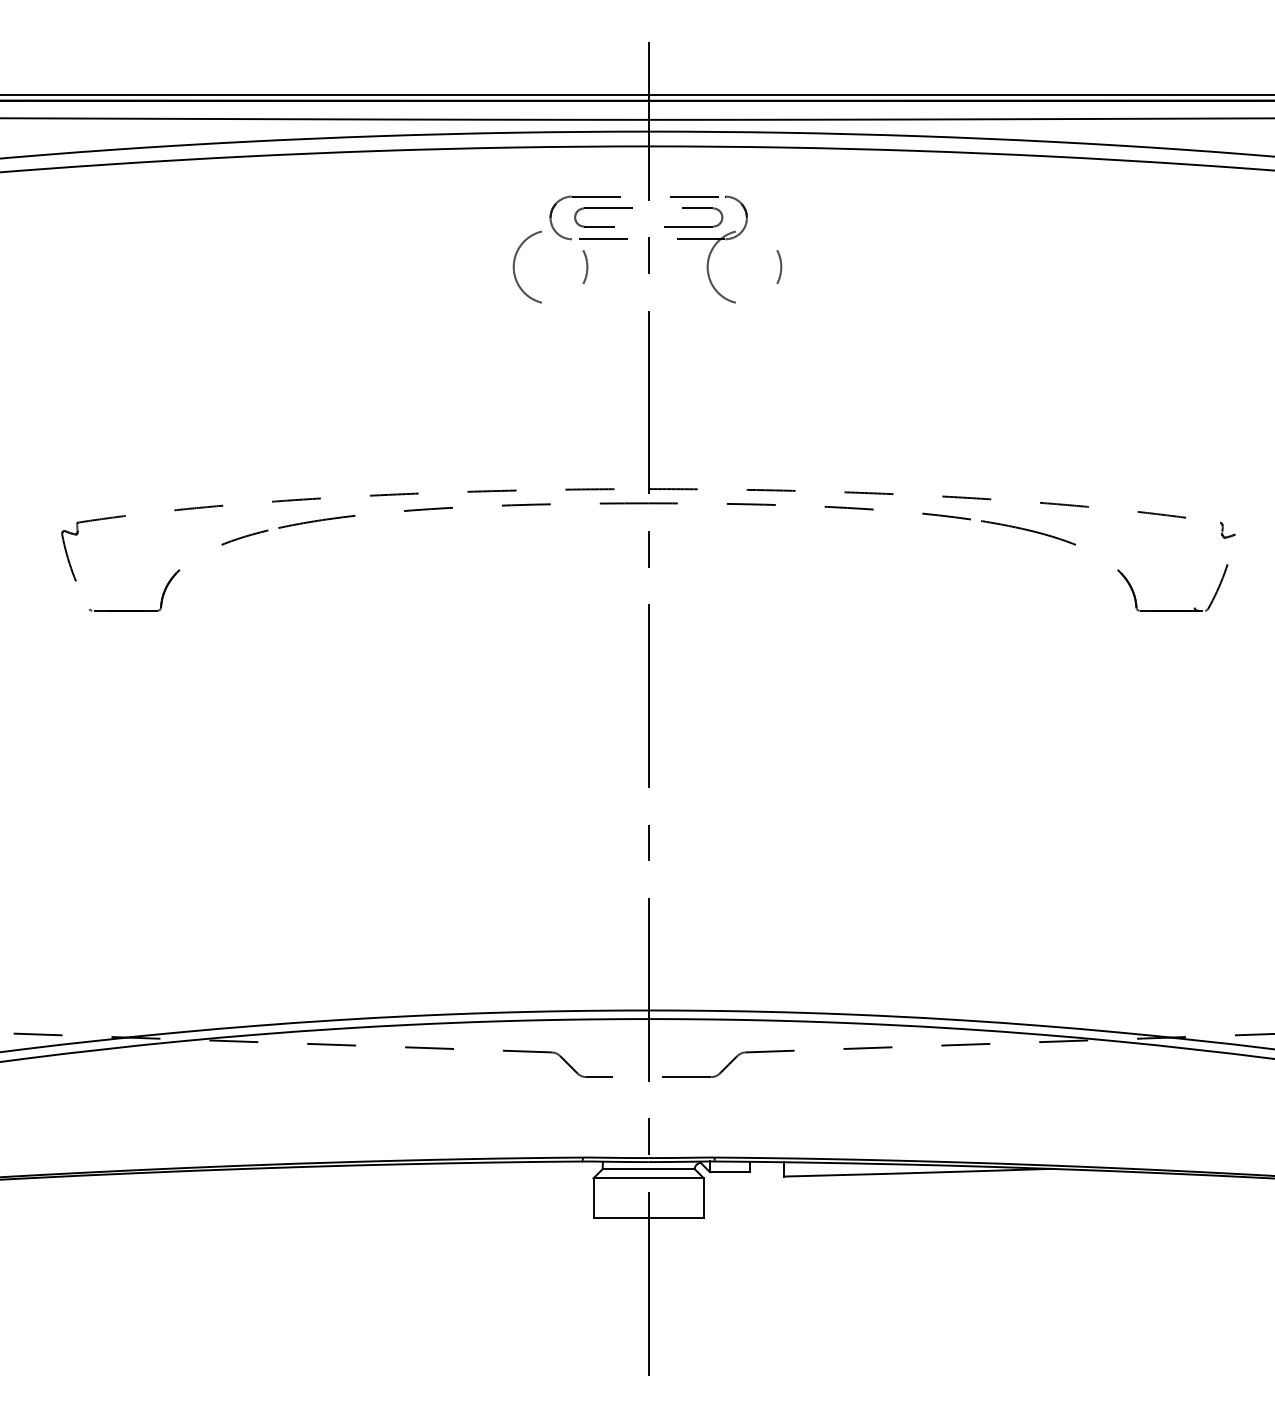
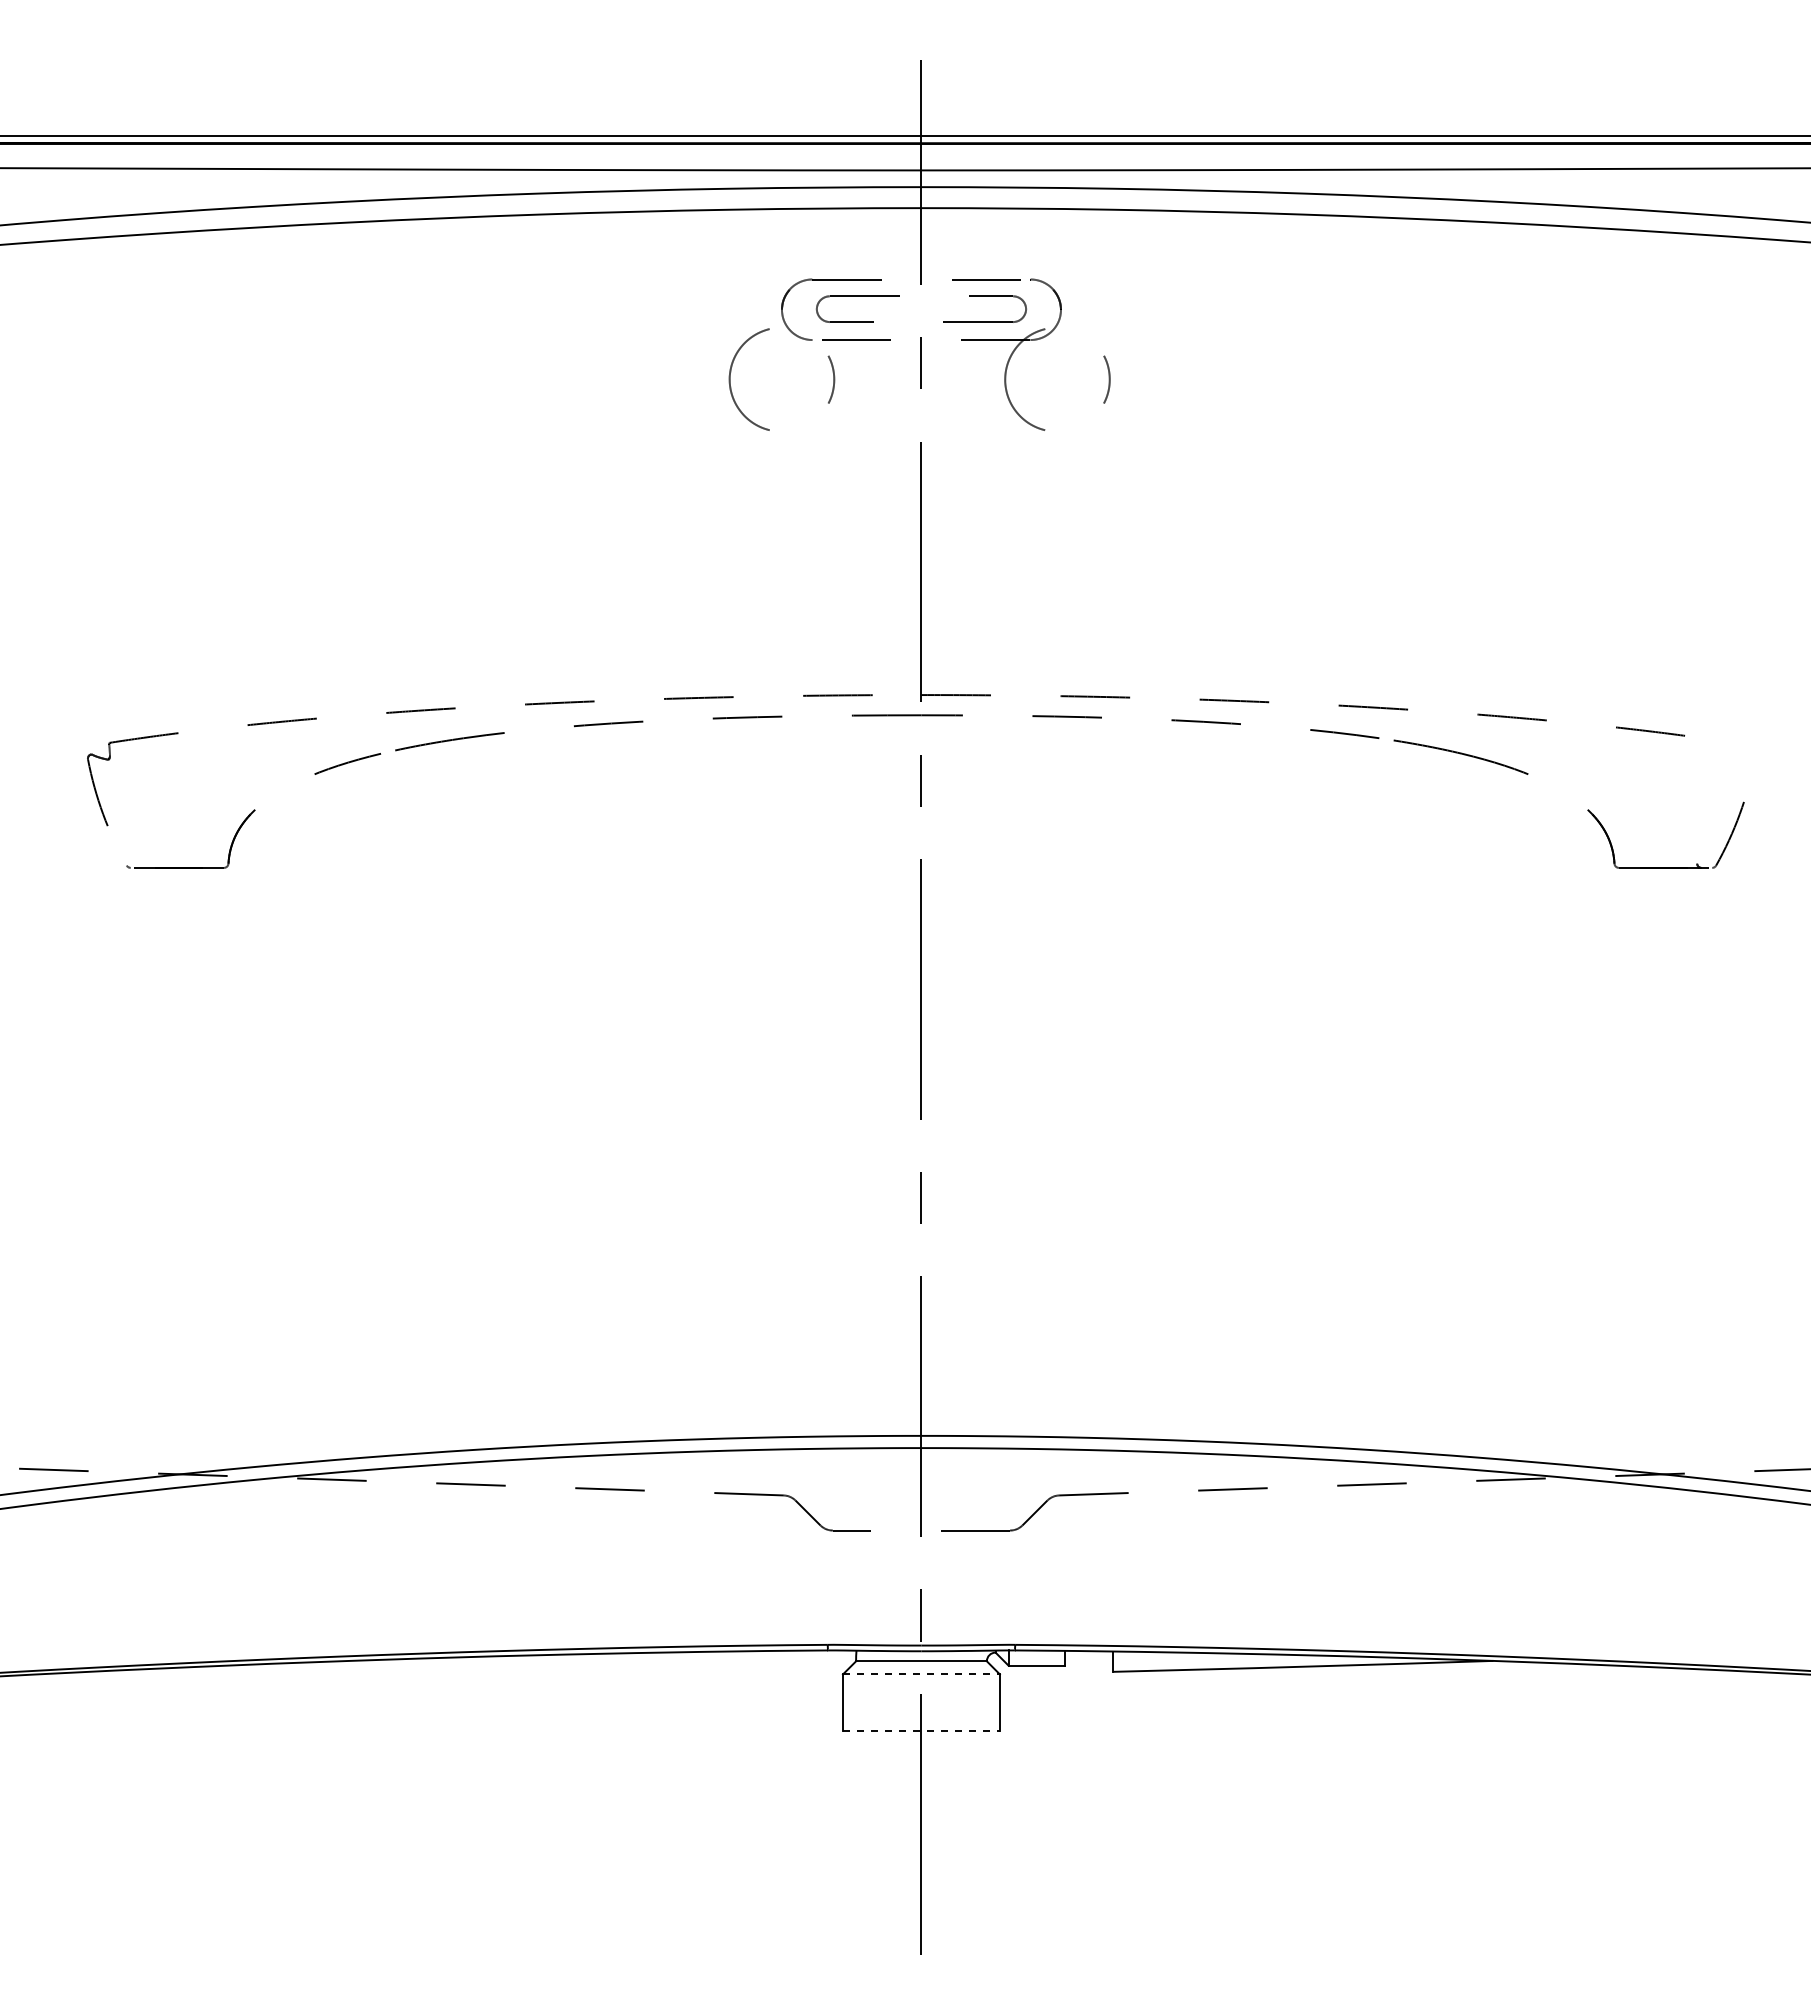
part: (1223, 530) -> (1737, 753), removed
line: (648, 1178) -> (921, 1674), solid -> dashed
line: (648, 1218) -> (921, 1731), solid -> dashed

